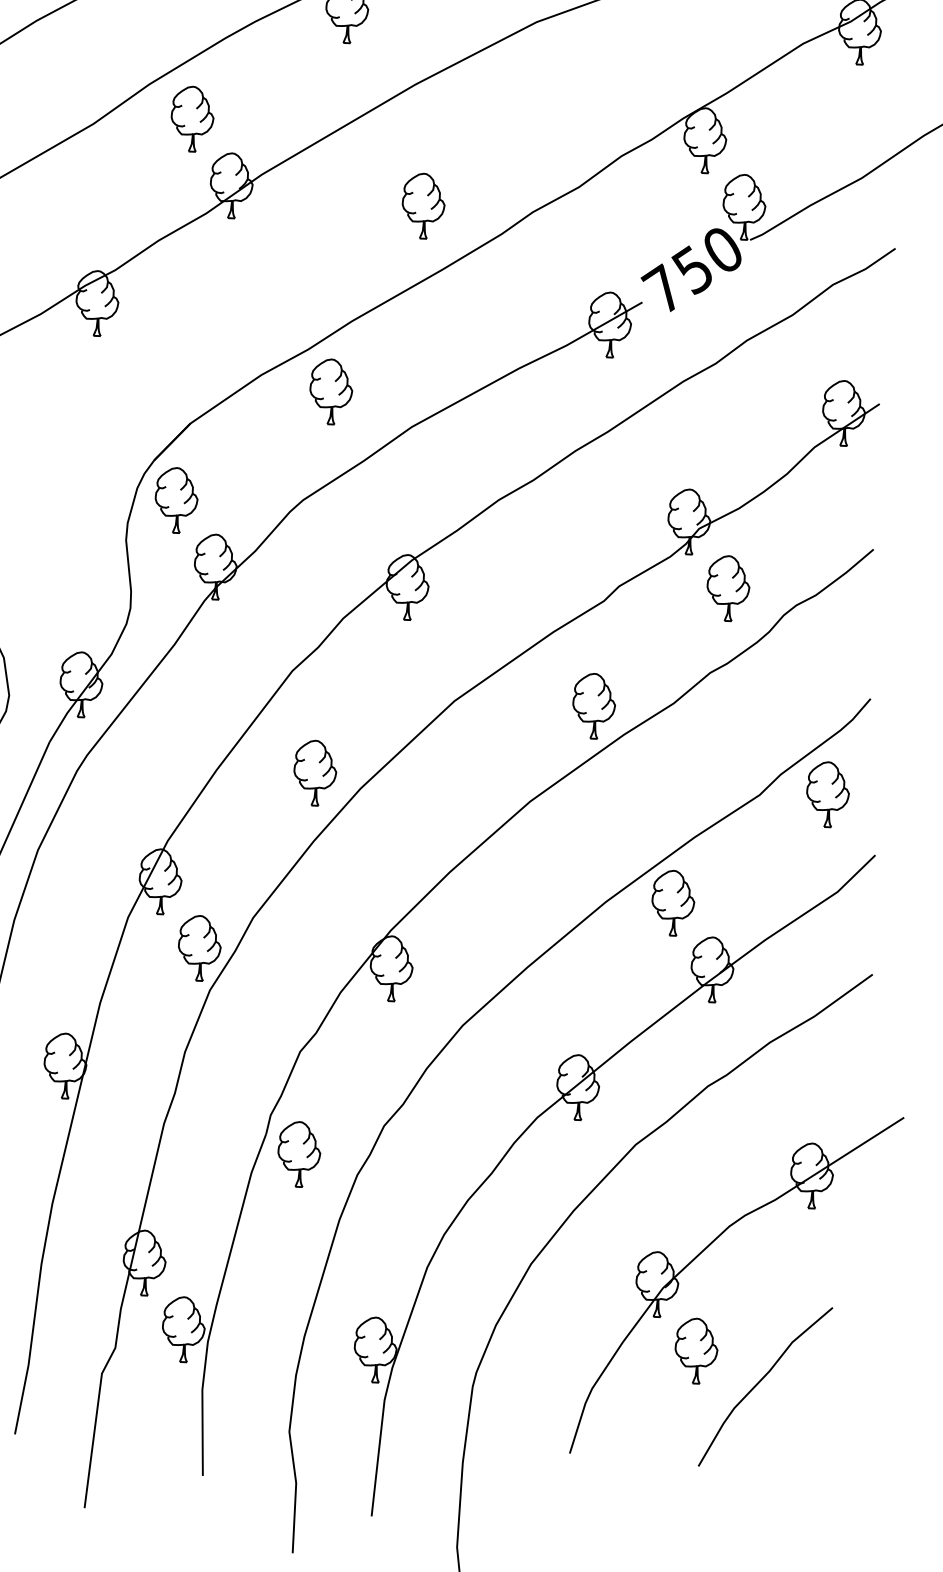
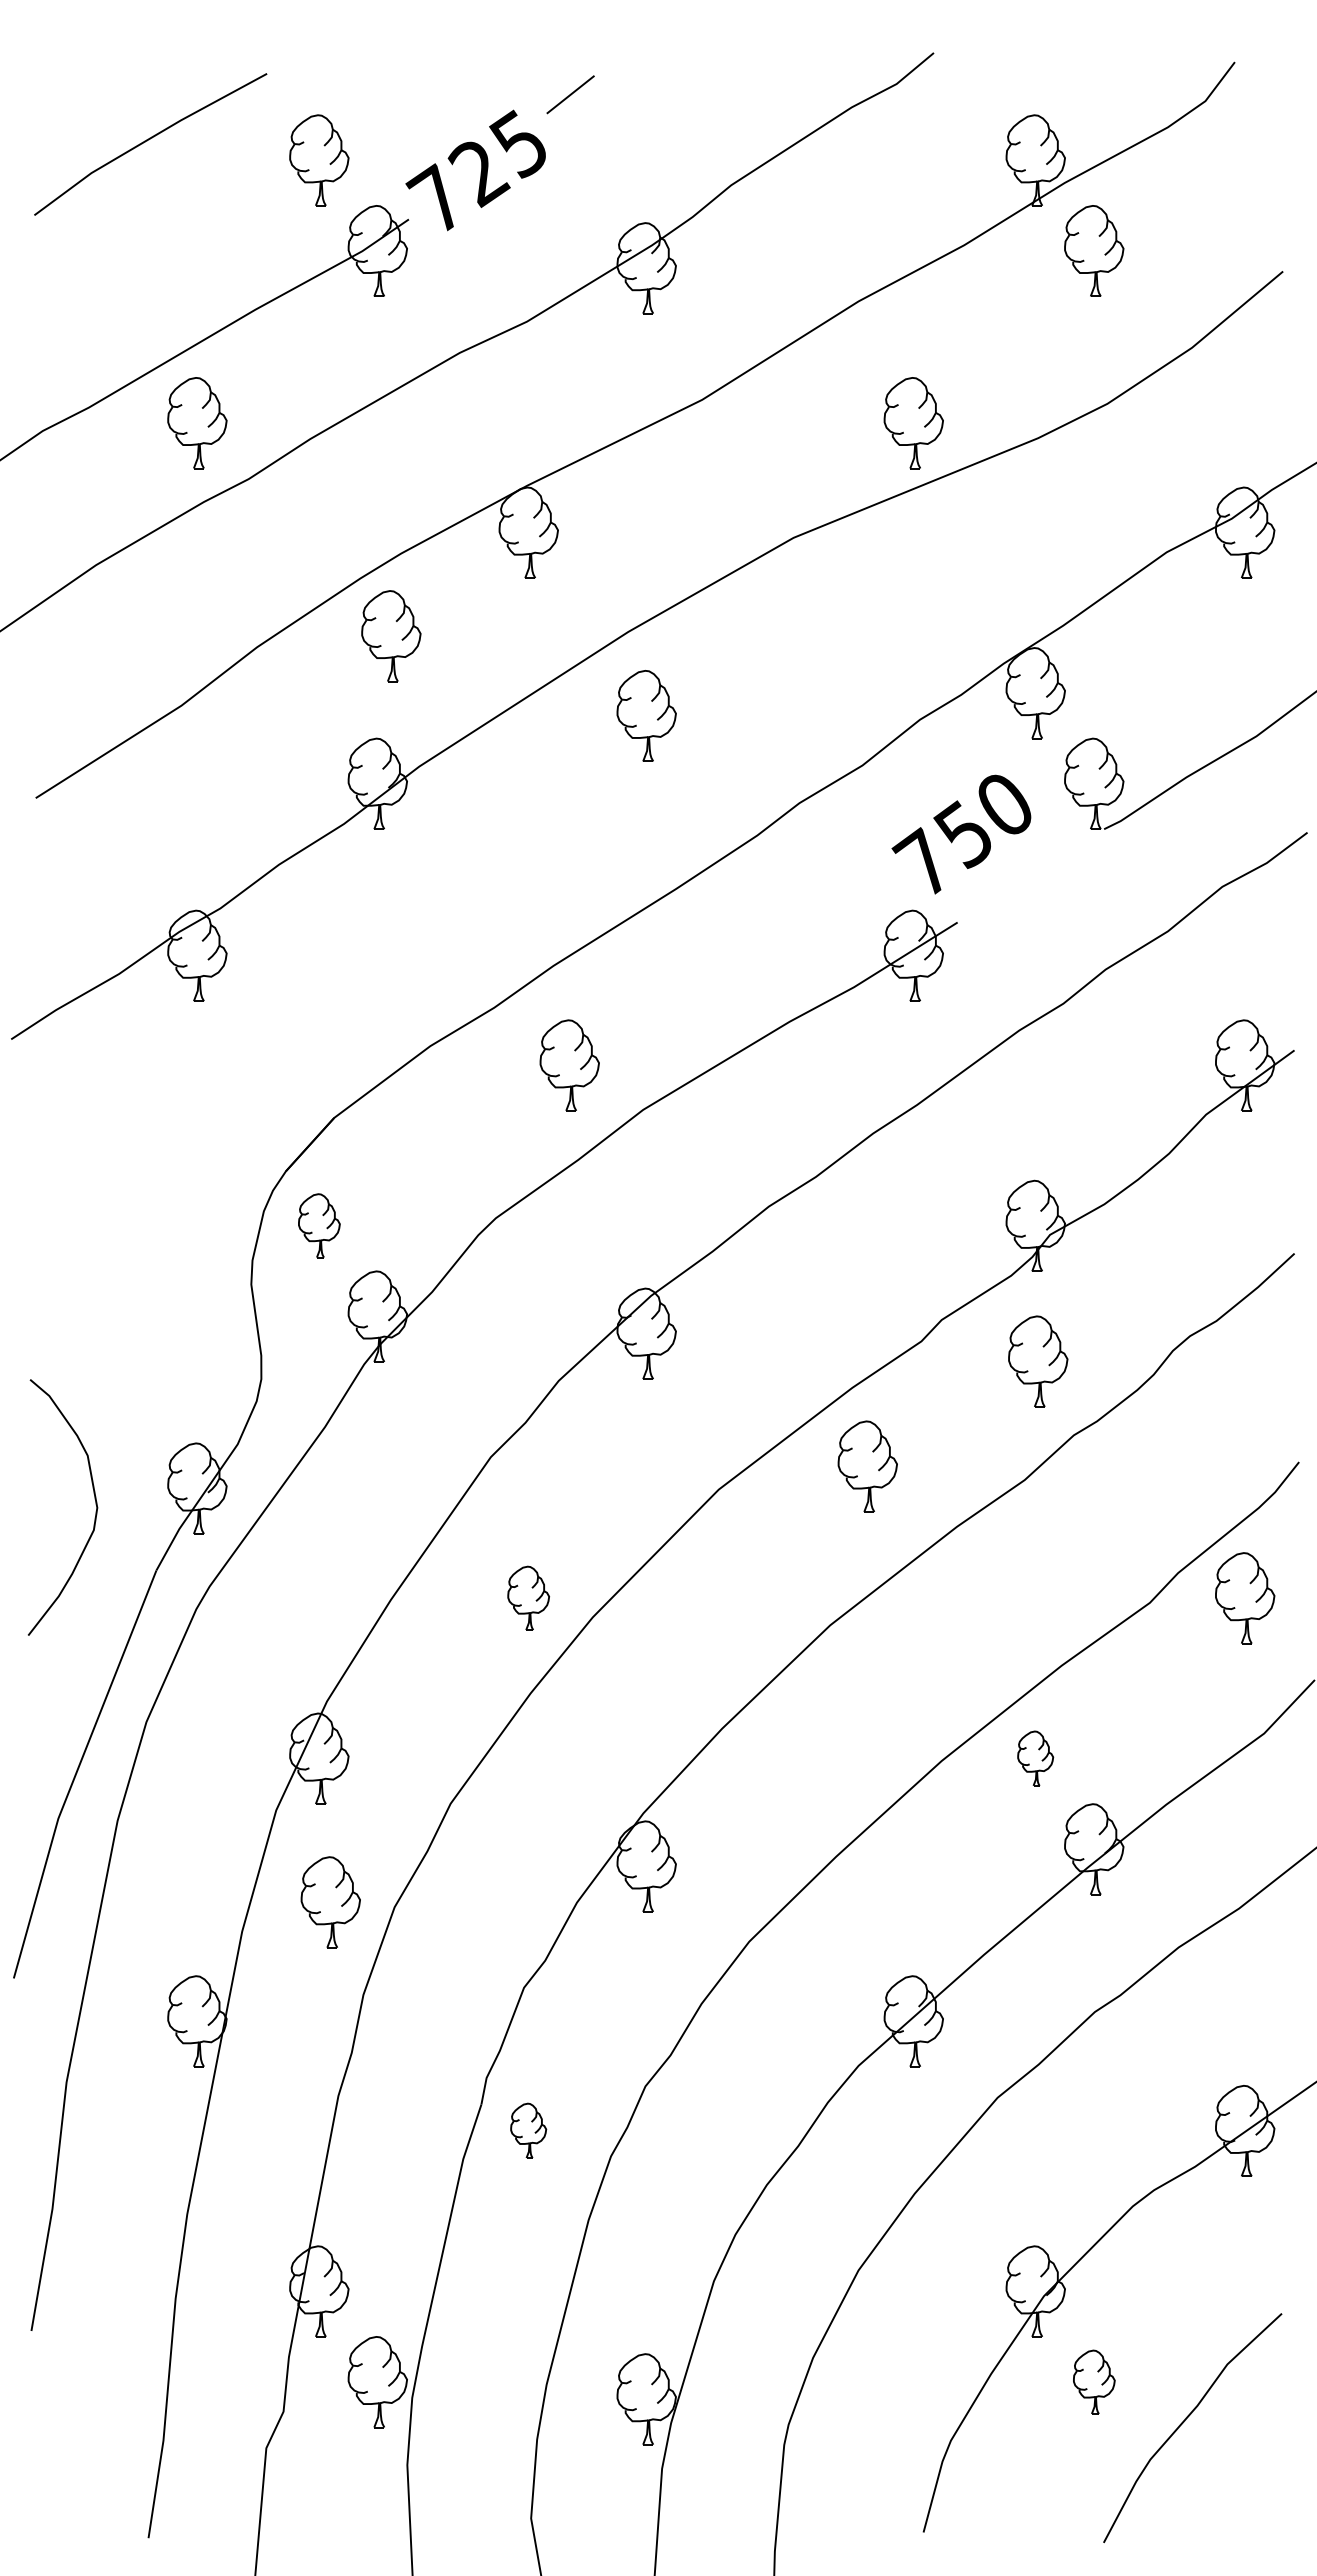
part: (192, 119) -> (391, 636), moved
part: (423, 205) -> (646, 715), moved
text: (691, 270) -> (961, 834), moved
part: (331, 391) -> (569, 1065), moved
part: (176, 500) -> (319, 1225), size x0.7
part: (728, 588) -> (1038, 1361), moved
part: (593, 706) -> (867, 1466), moved
part: (315, 773) -> (528, 1598), size x0.7
part: (673, 903) -> (1035, 1758), size x0.6
part: (199, 948) -> (330, 1902), moved
part: (299, 1154) -> (528, 2130), size x0.6
part: (696, 1351) -> (1094, 2382), size x0.7

